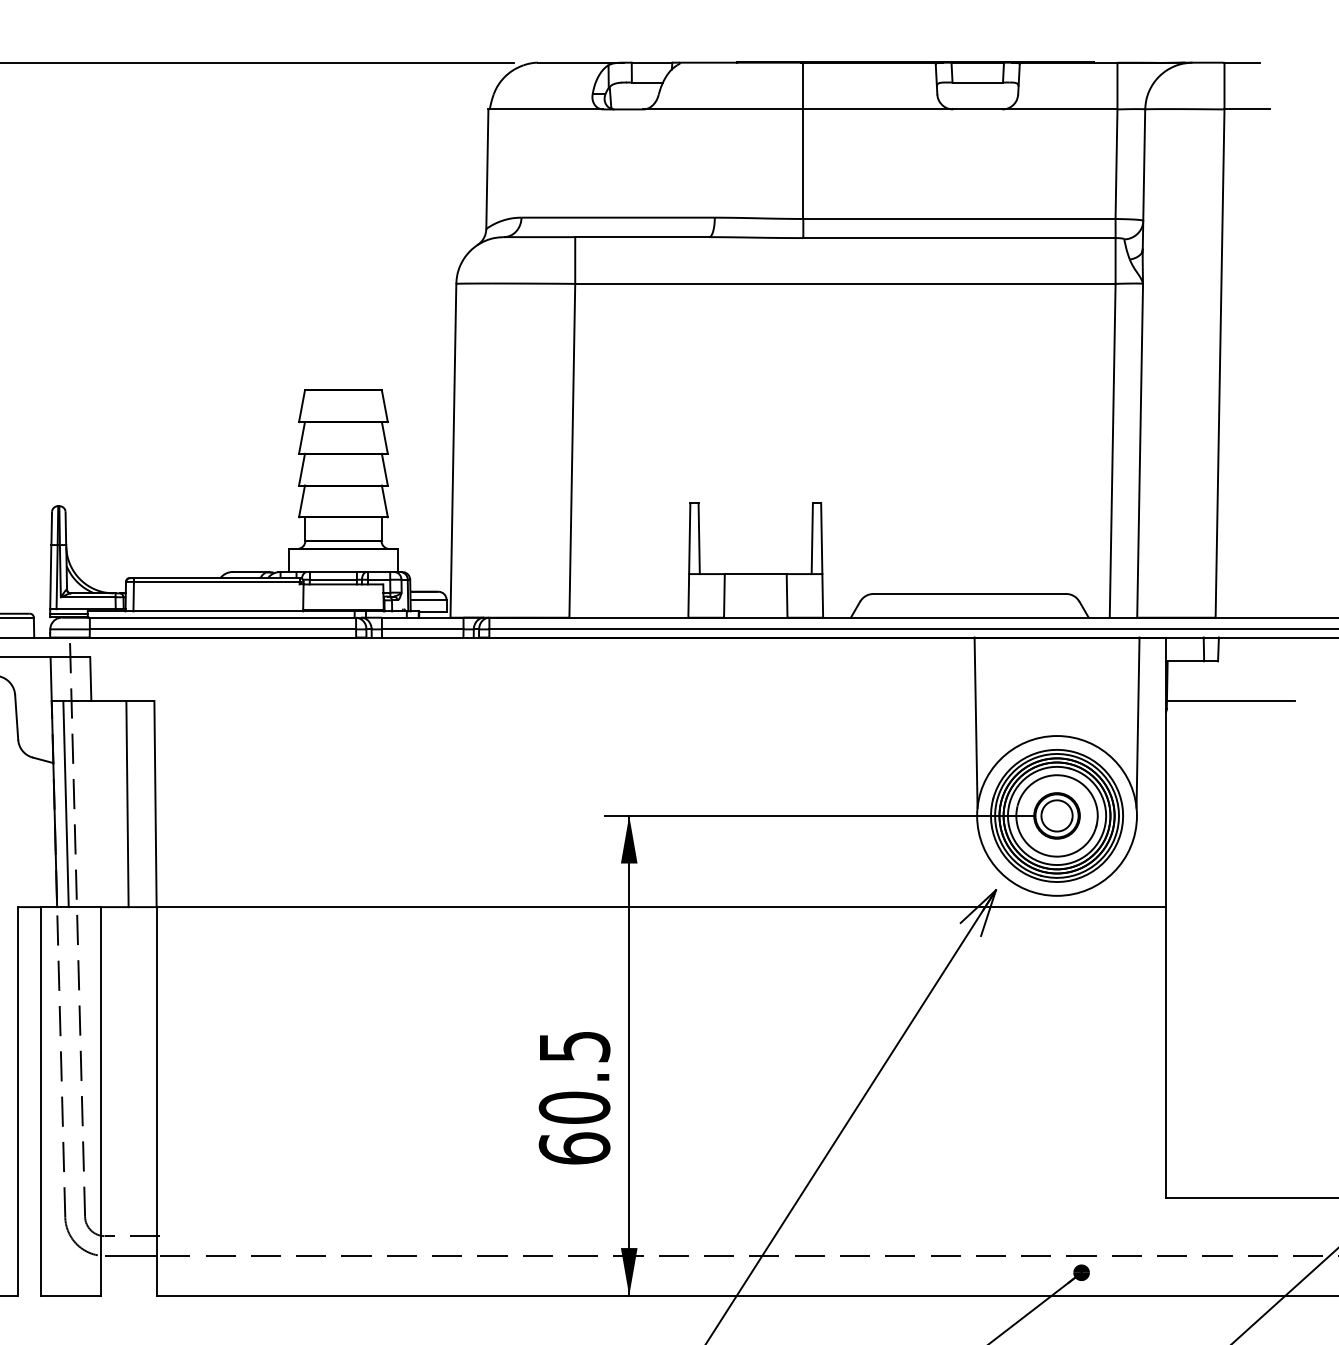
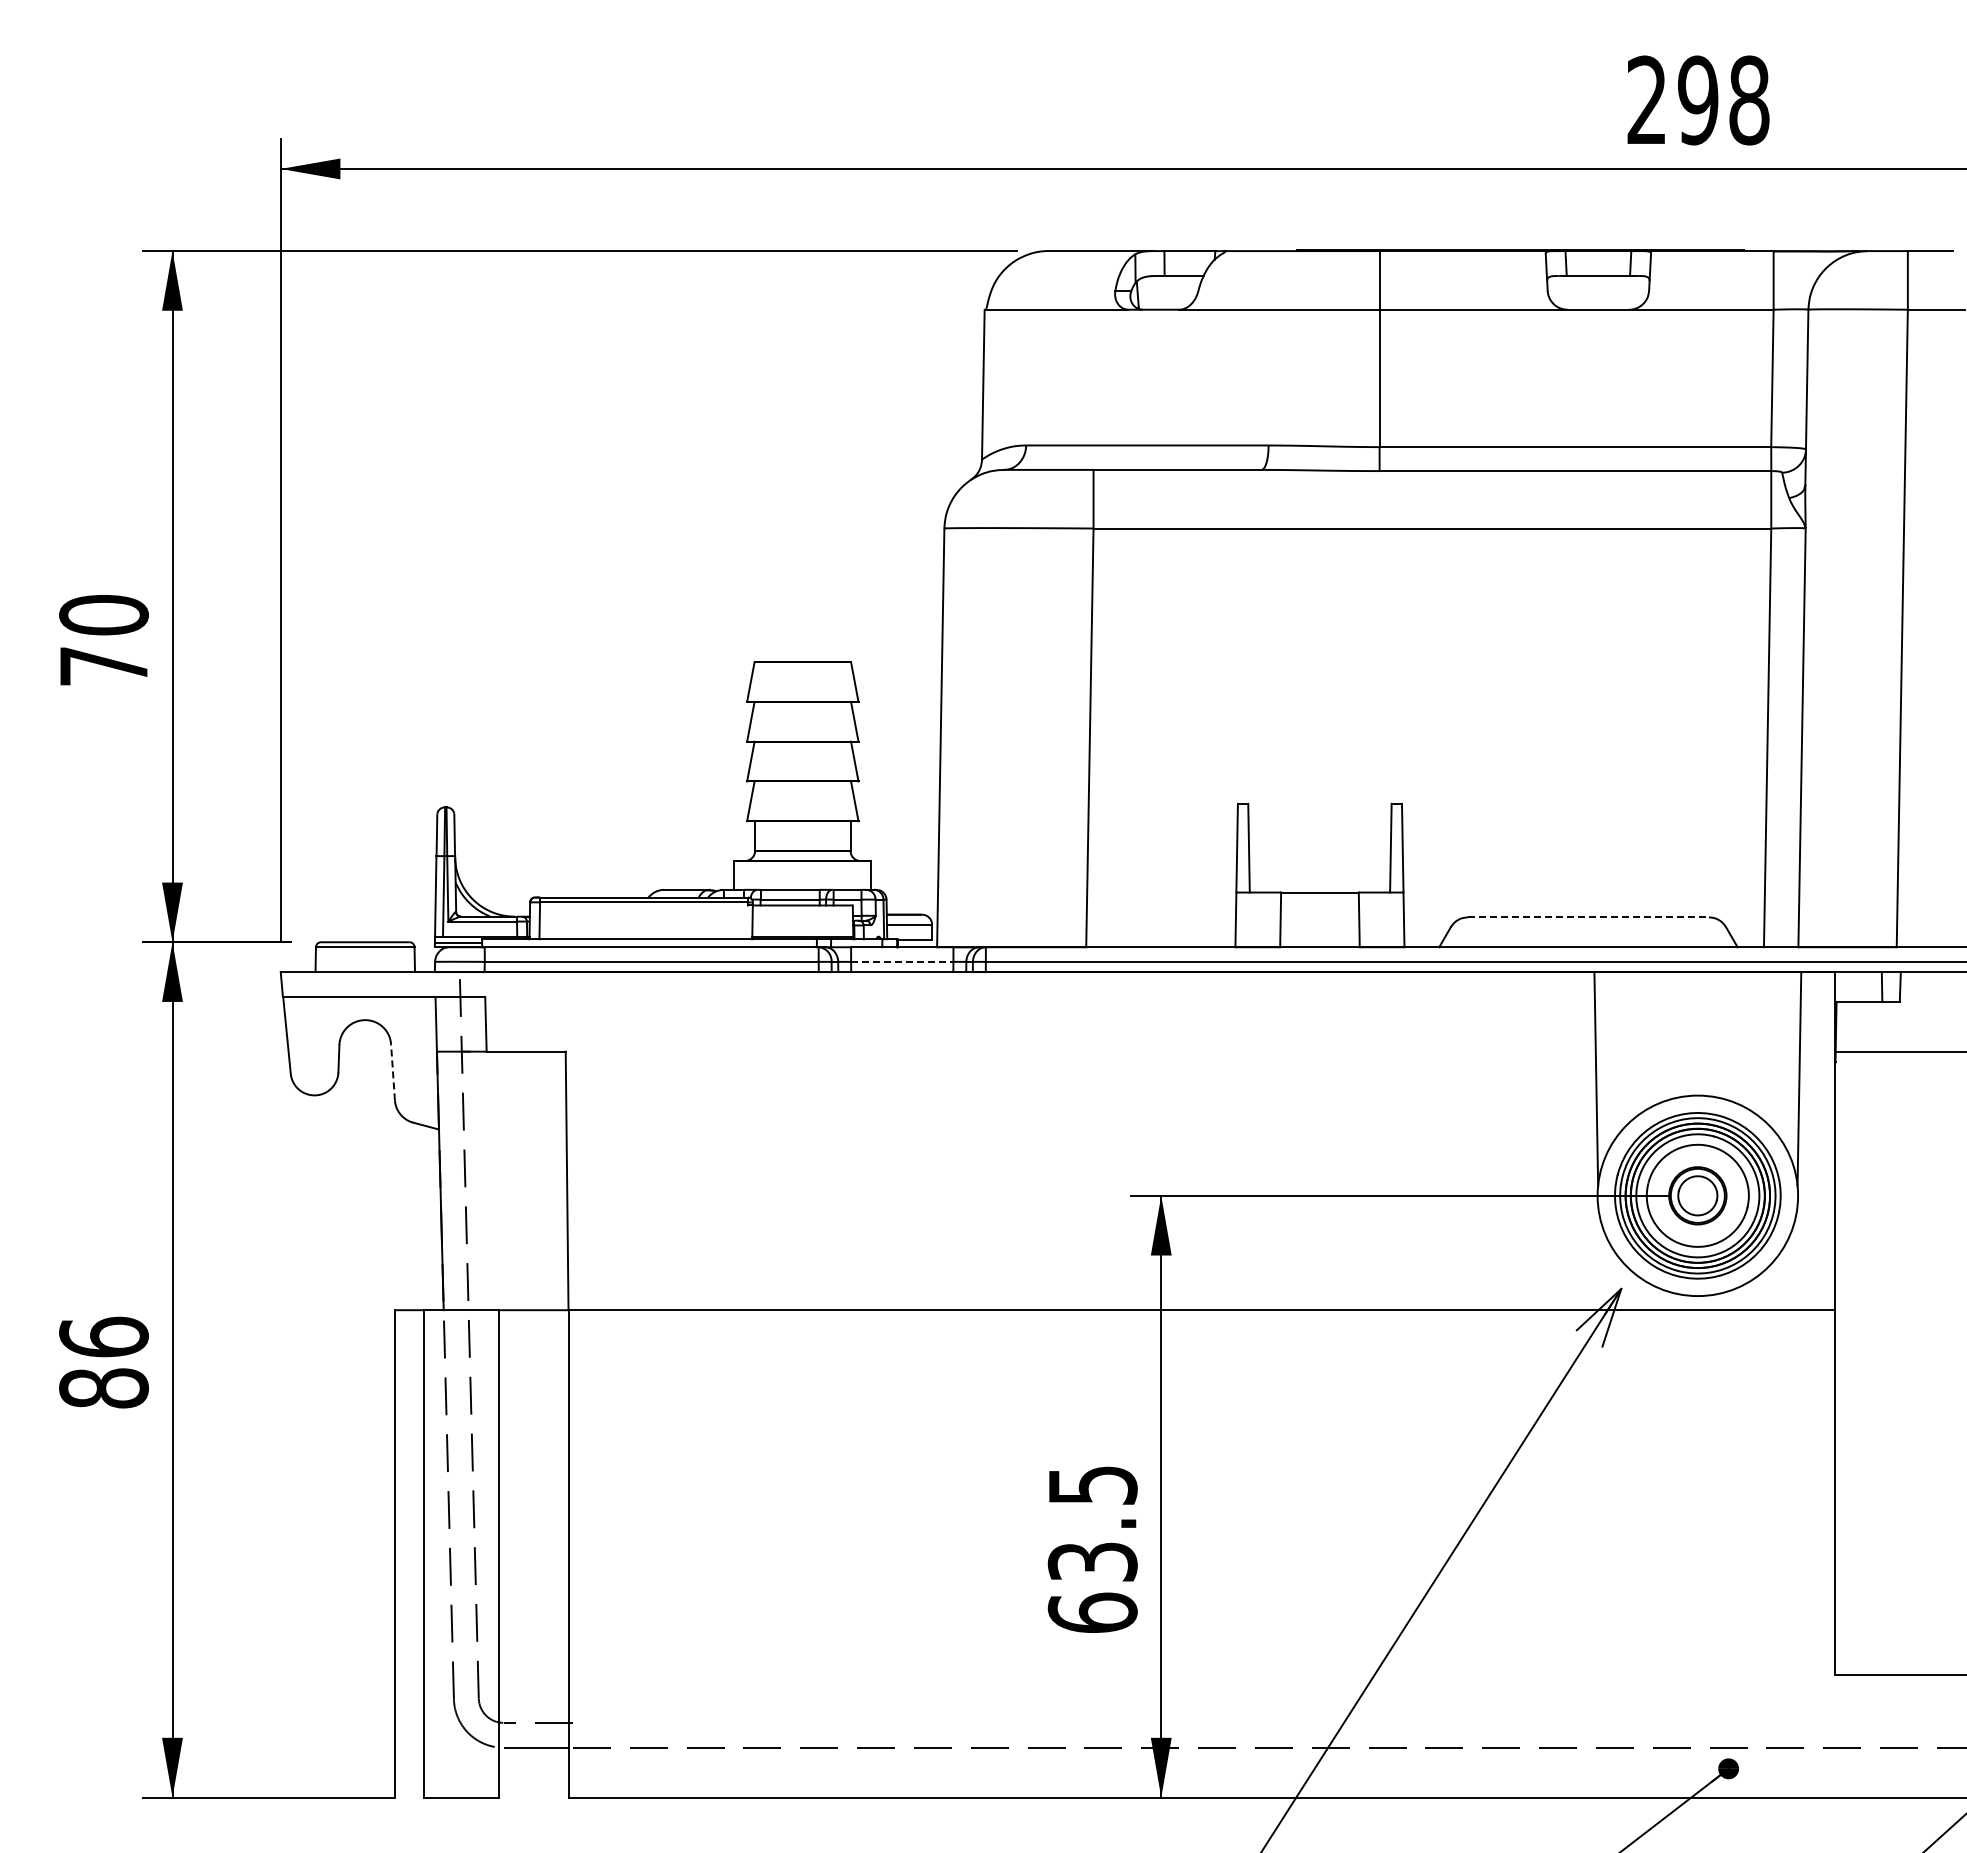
line: (969, 594) -> (1588, 917), solid -> dashed
line: (422, 629) -> (902, 961), solid -> dashed
line: (16, 716) -> (392, 1071), solid -> dashed
line: (65, 803) -> (454, 1180), removed
line: (127, 803) -> (531, 1180), removed
text: (574, 1107) -> (1092, 1561), 60.5 -> 63.5

